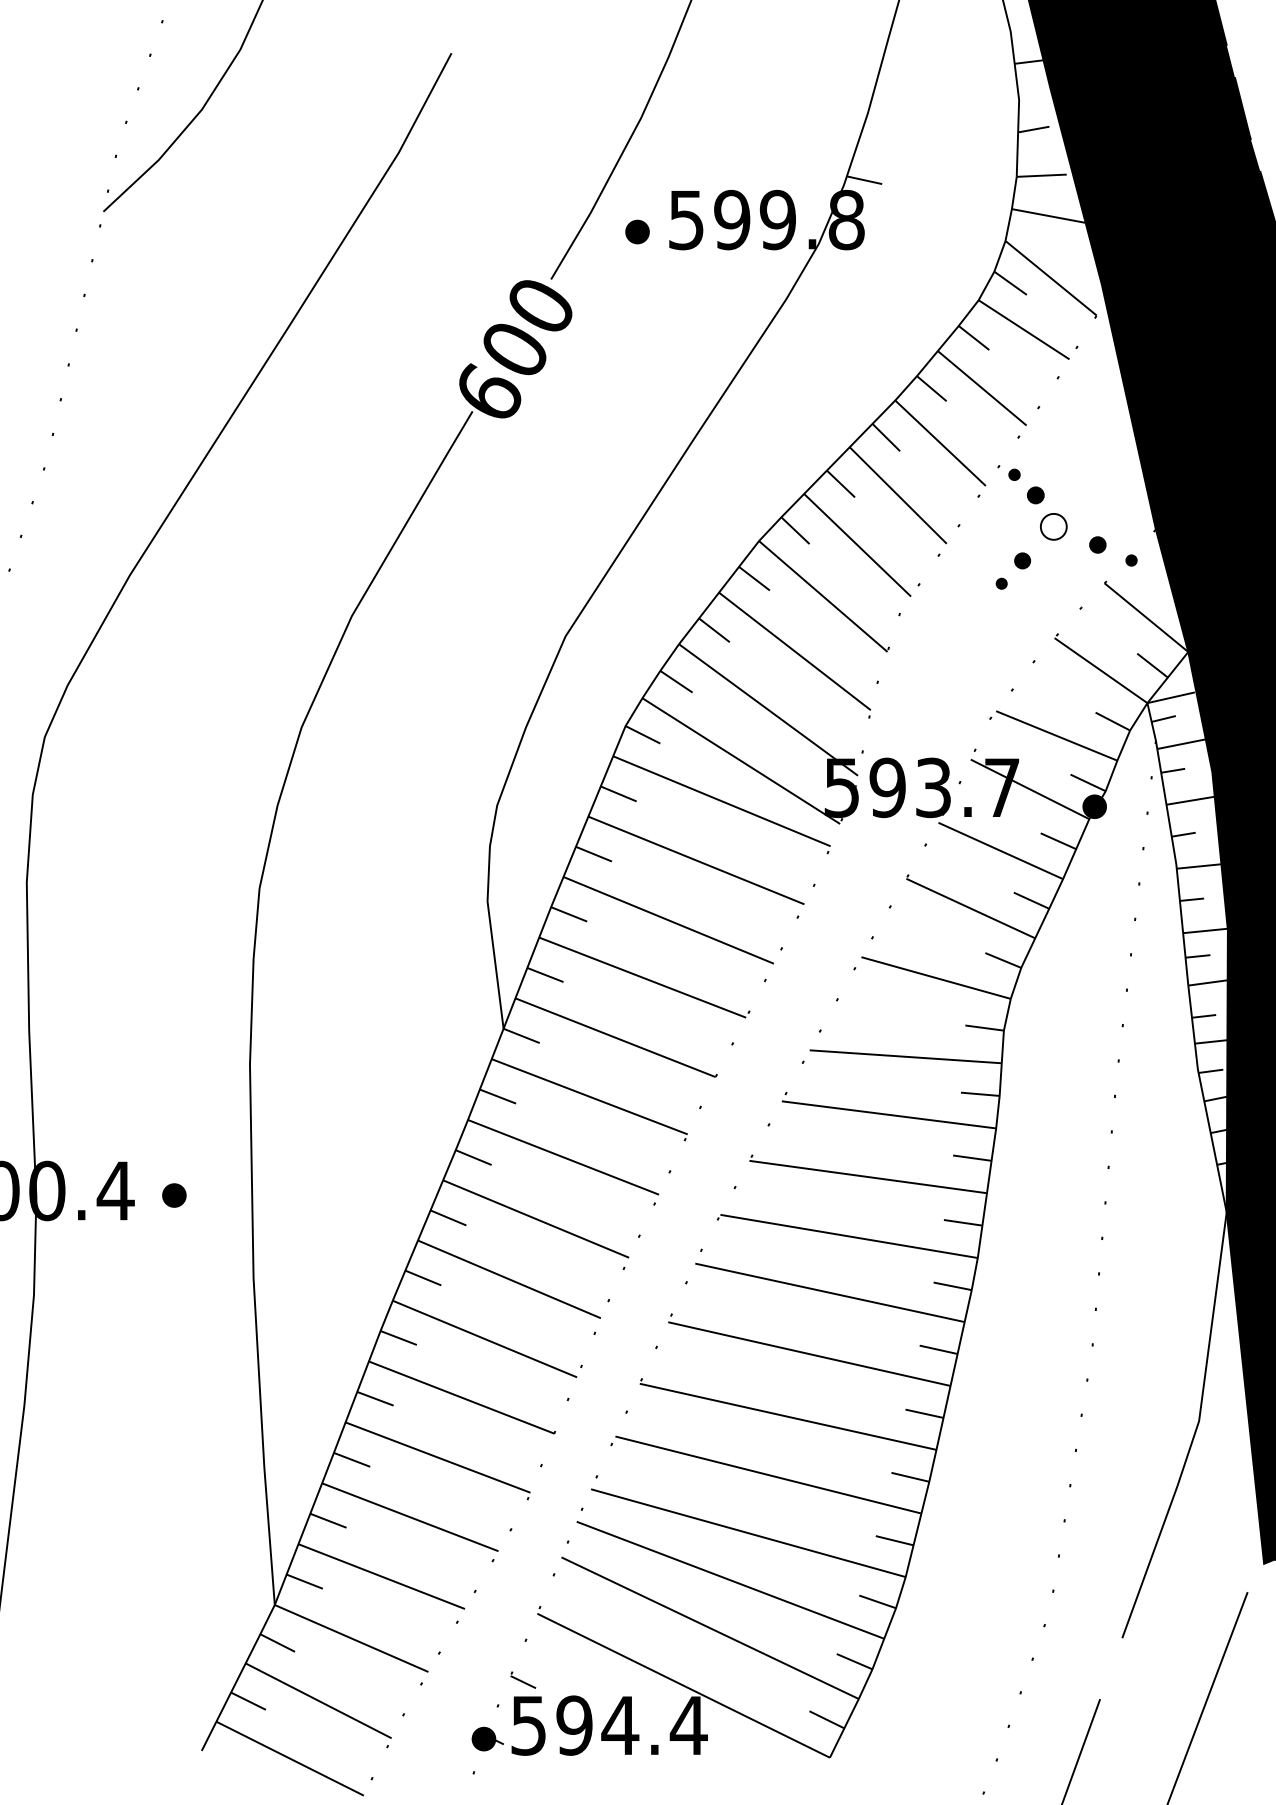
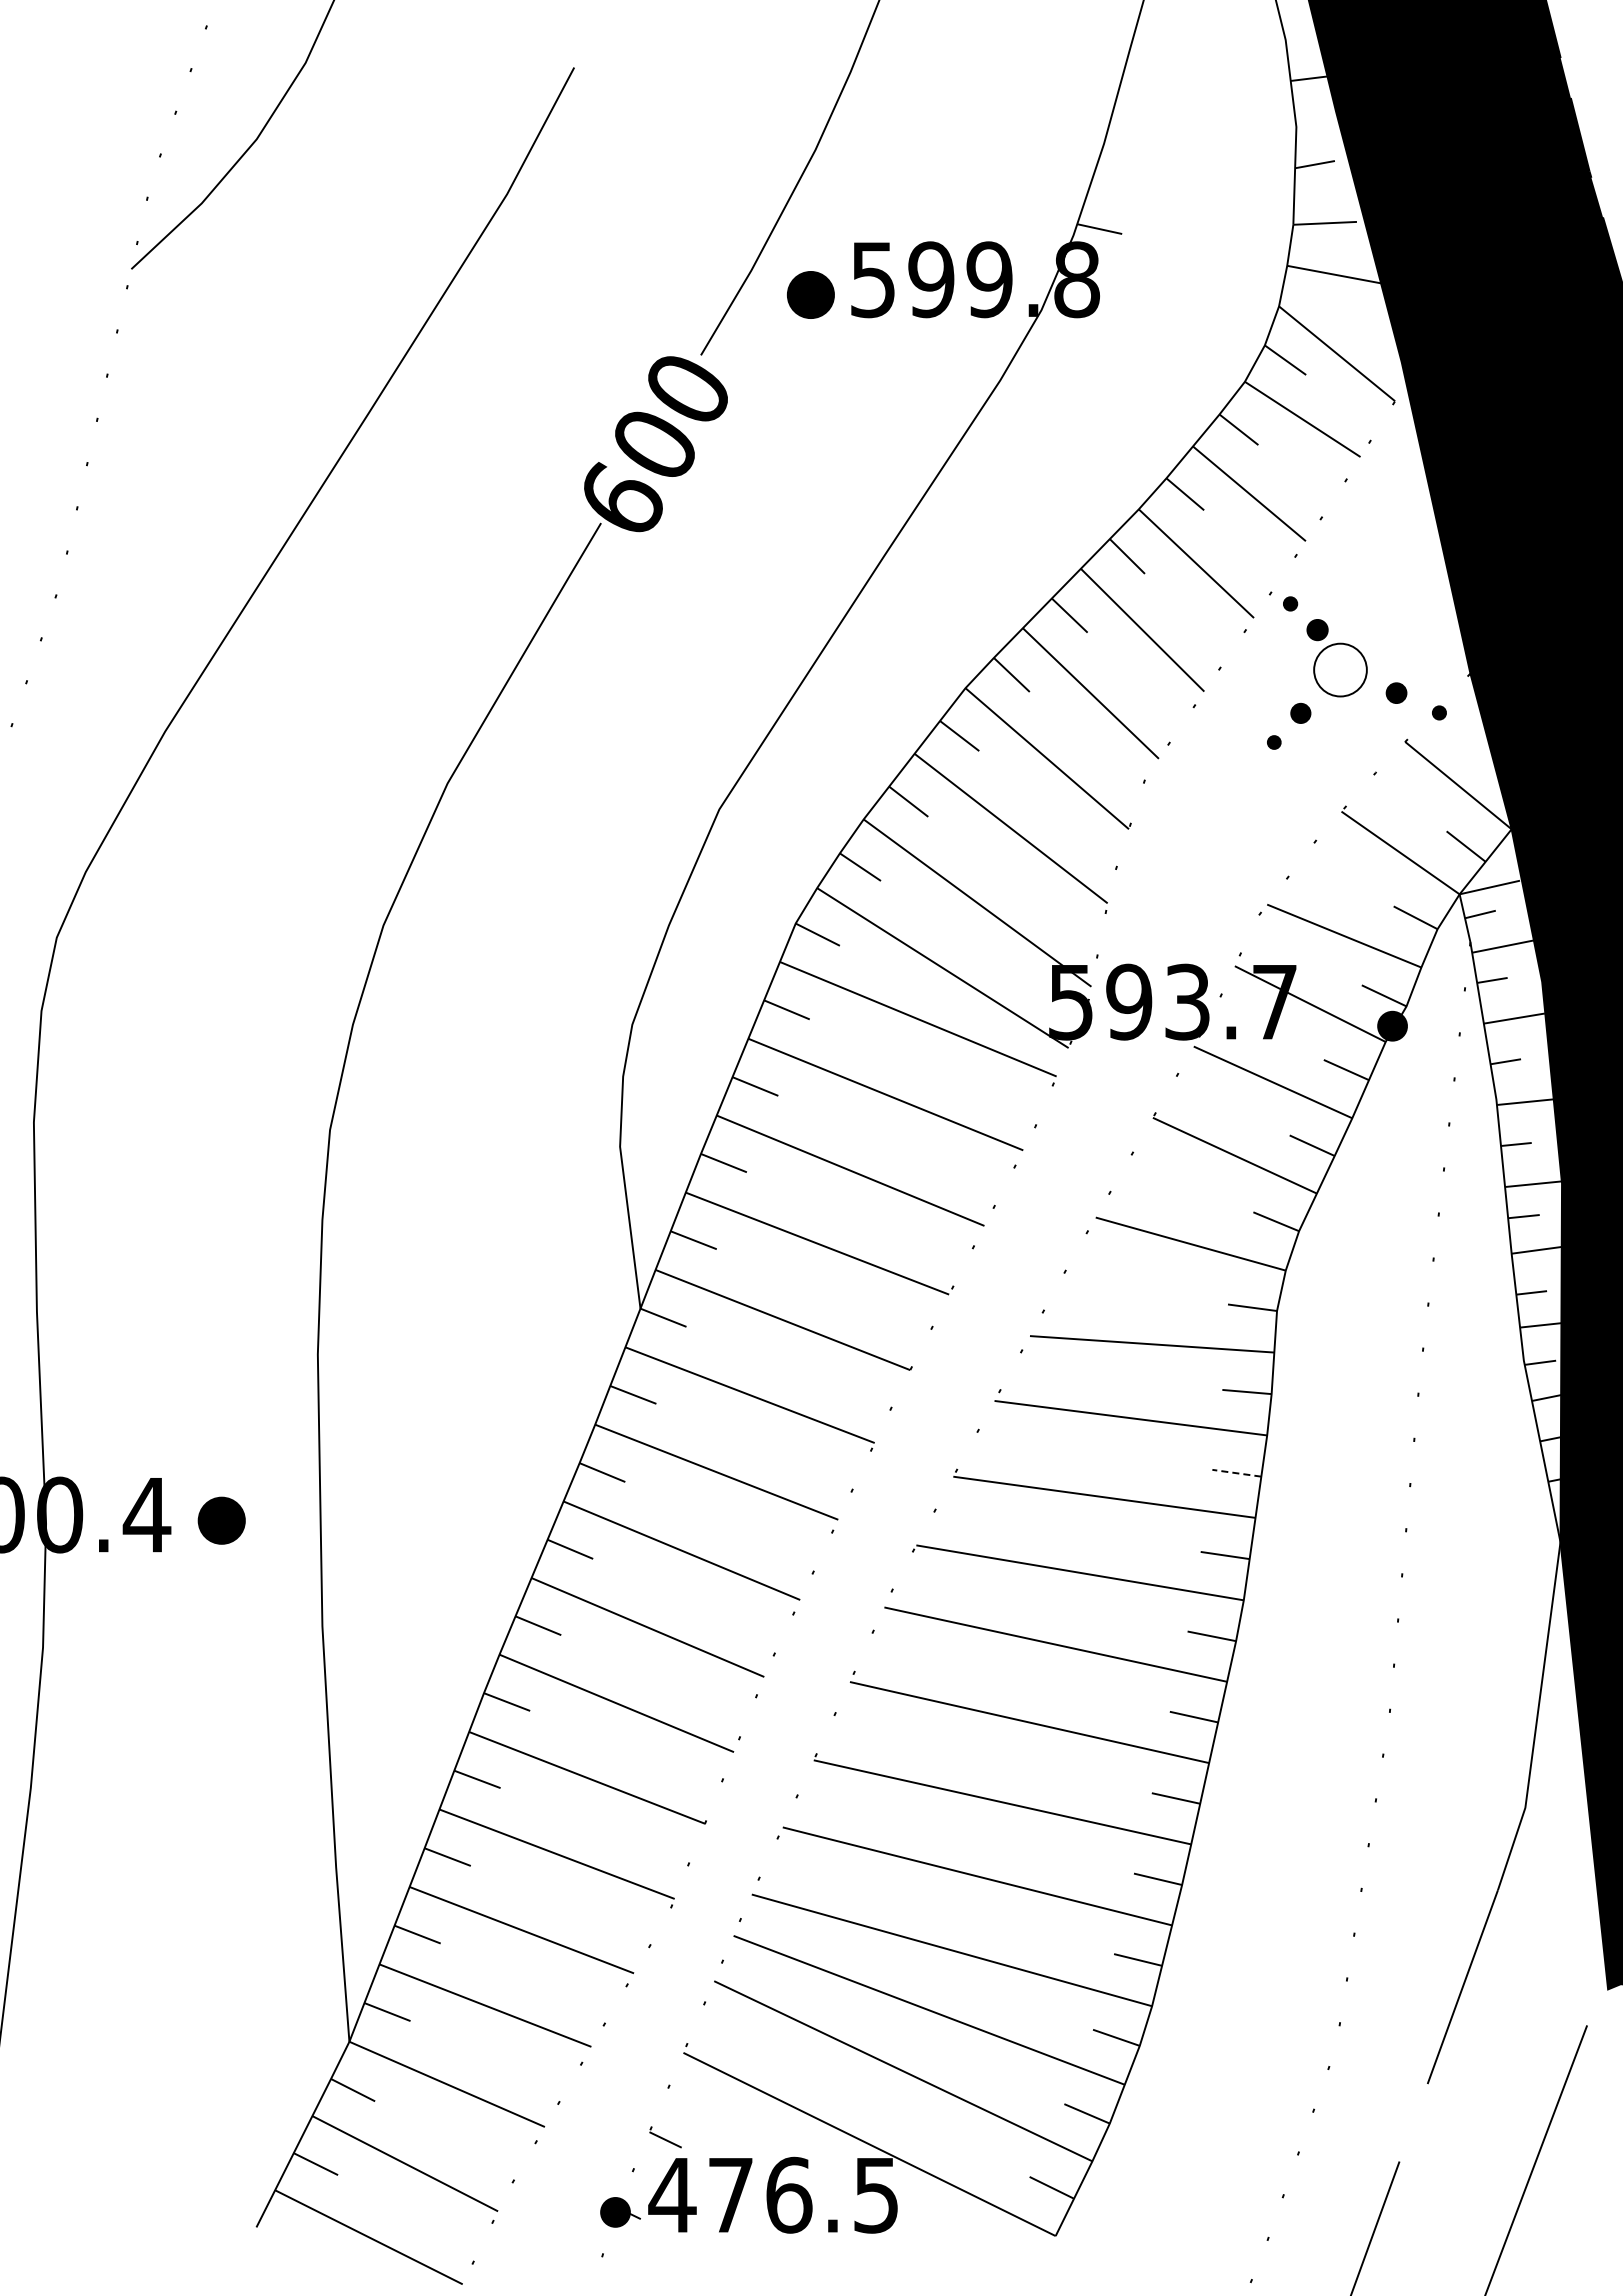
part: (637, 231) -> (810, 294), size x1.6
circle: (1053, 526) -> (1340, 669), size x1.6
line: (972, 1158) -> (1236, 1473), solid -> dashed
part: (174, 1195) -> (221, 1520), size x1.6
text: (608, 1725) -> (774, 2194), 594.4 -> 476.5

